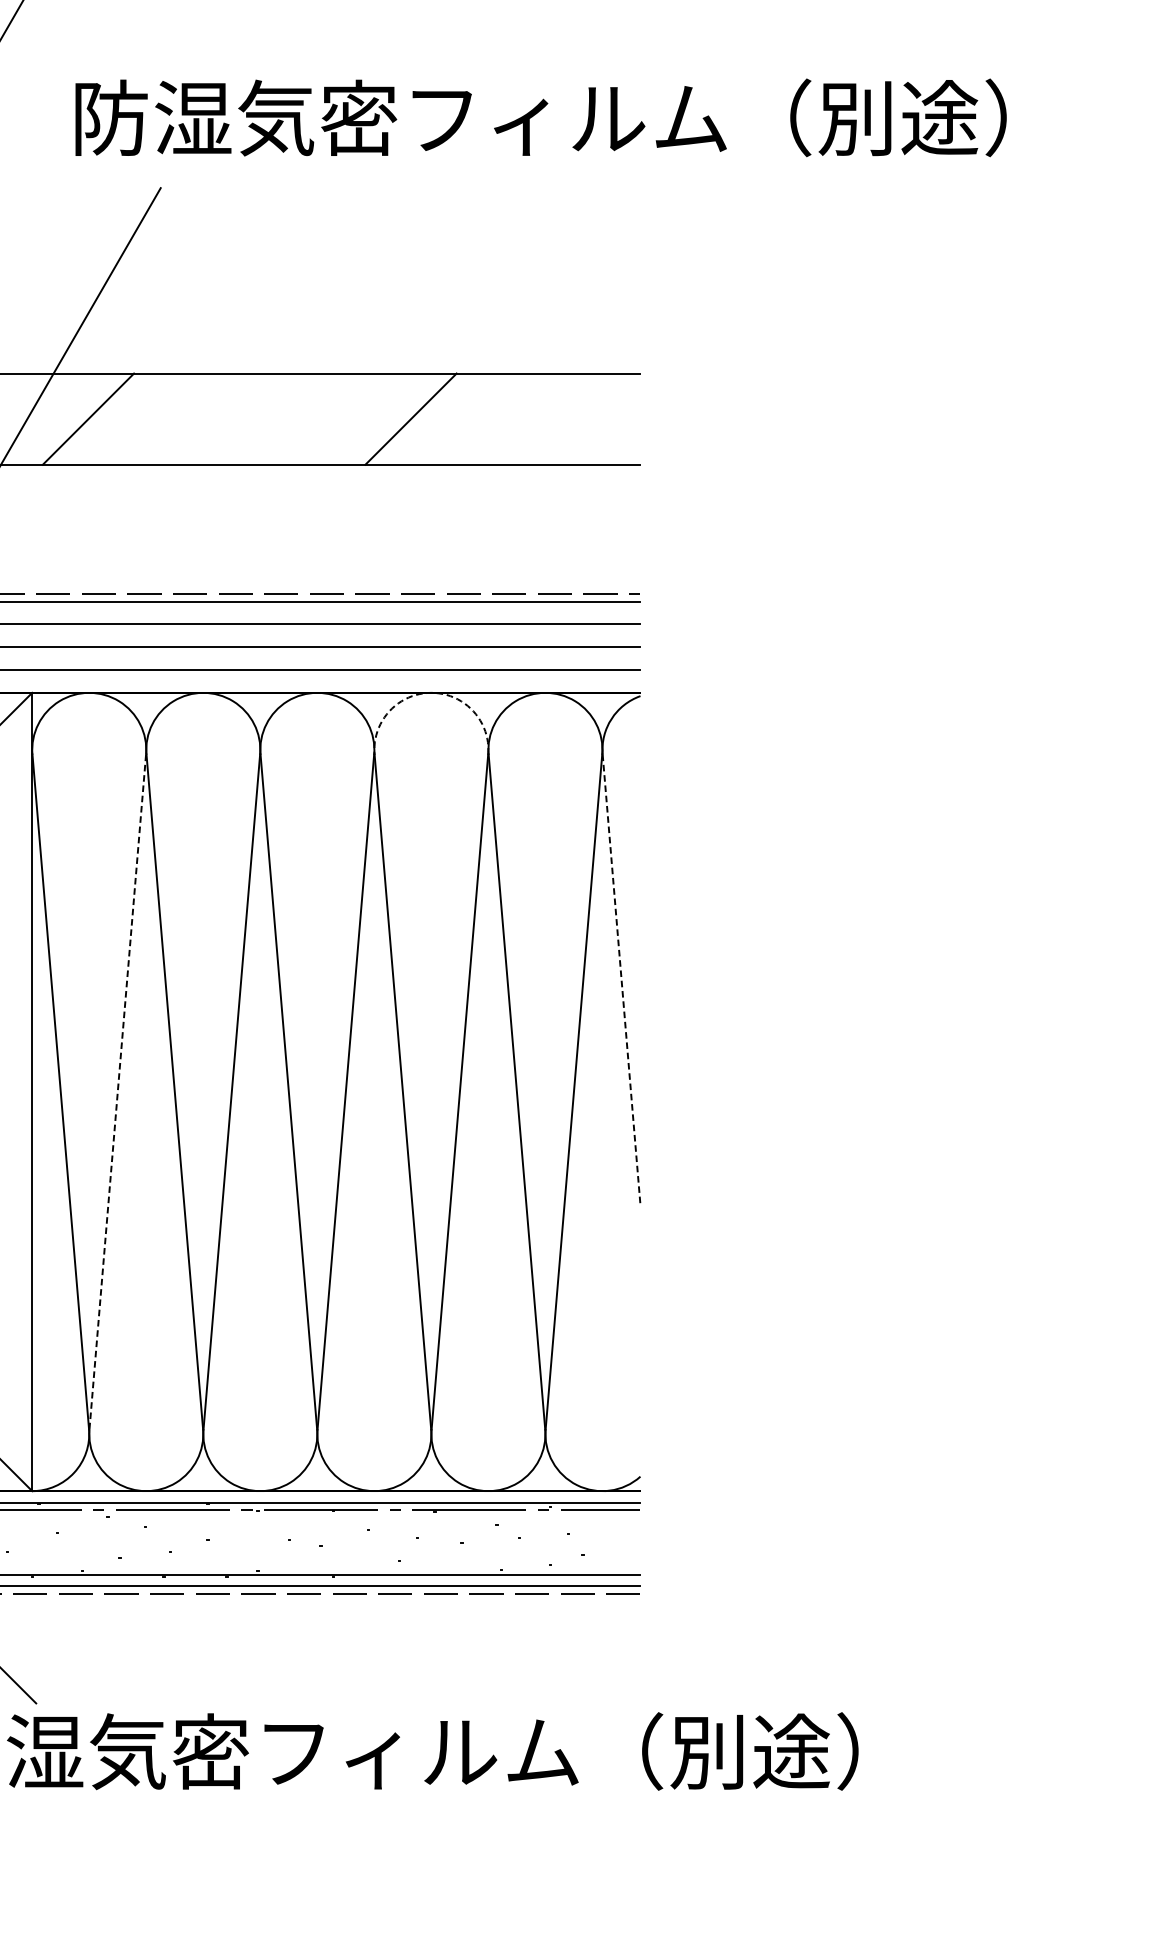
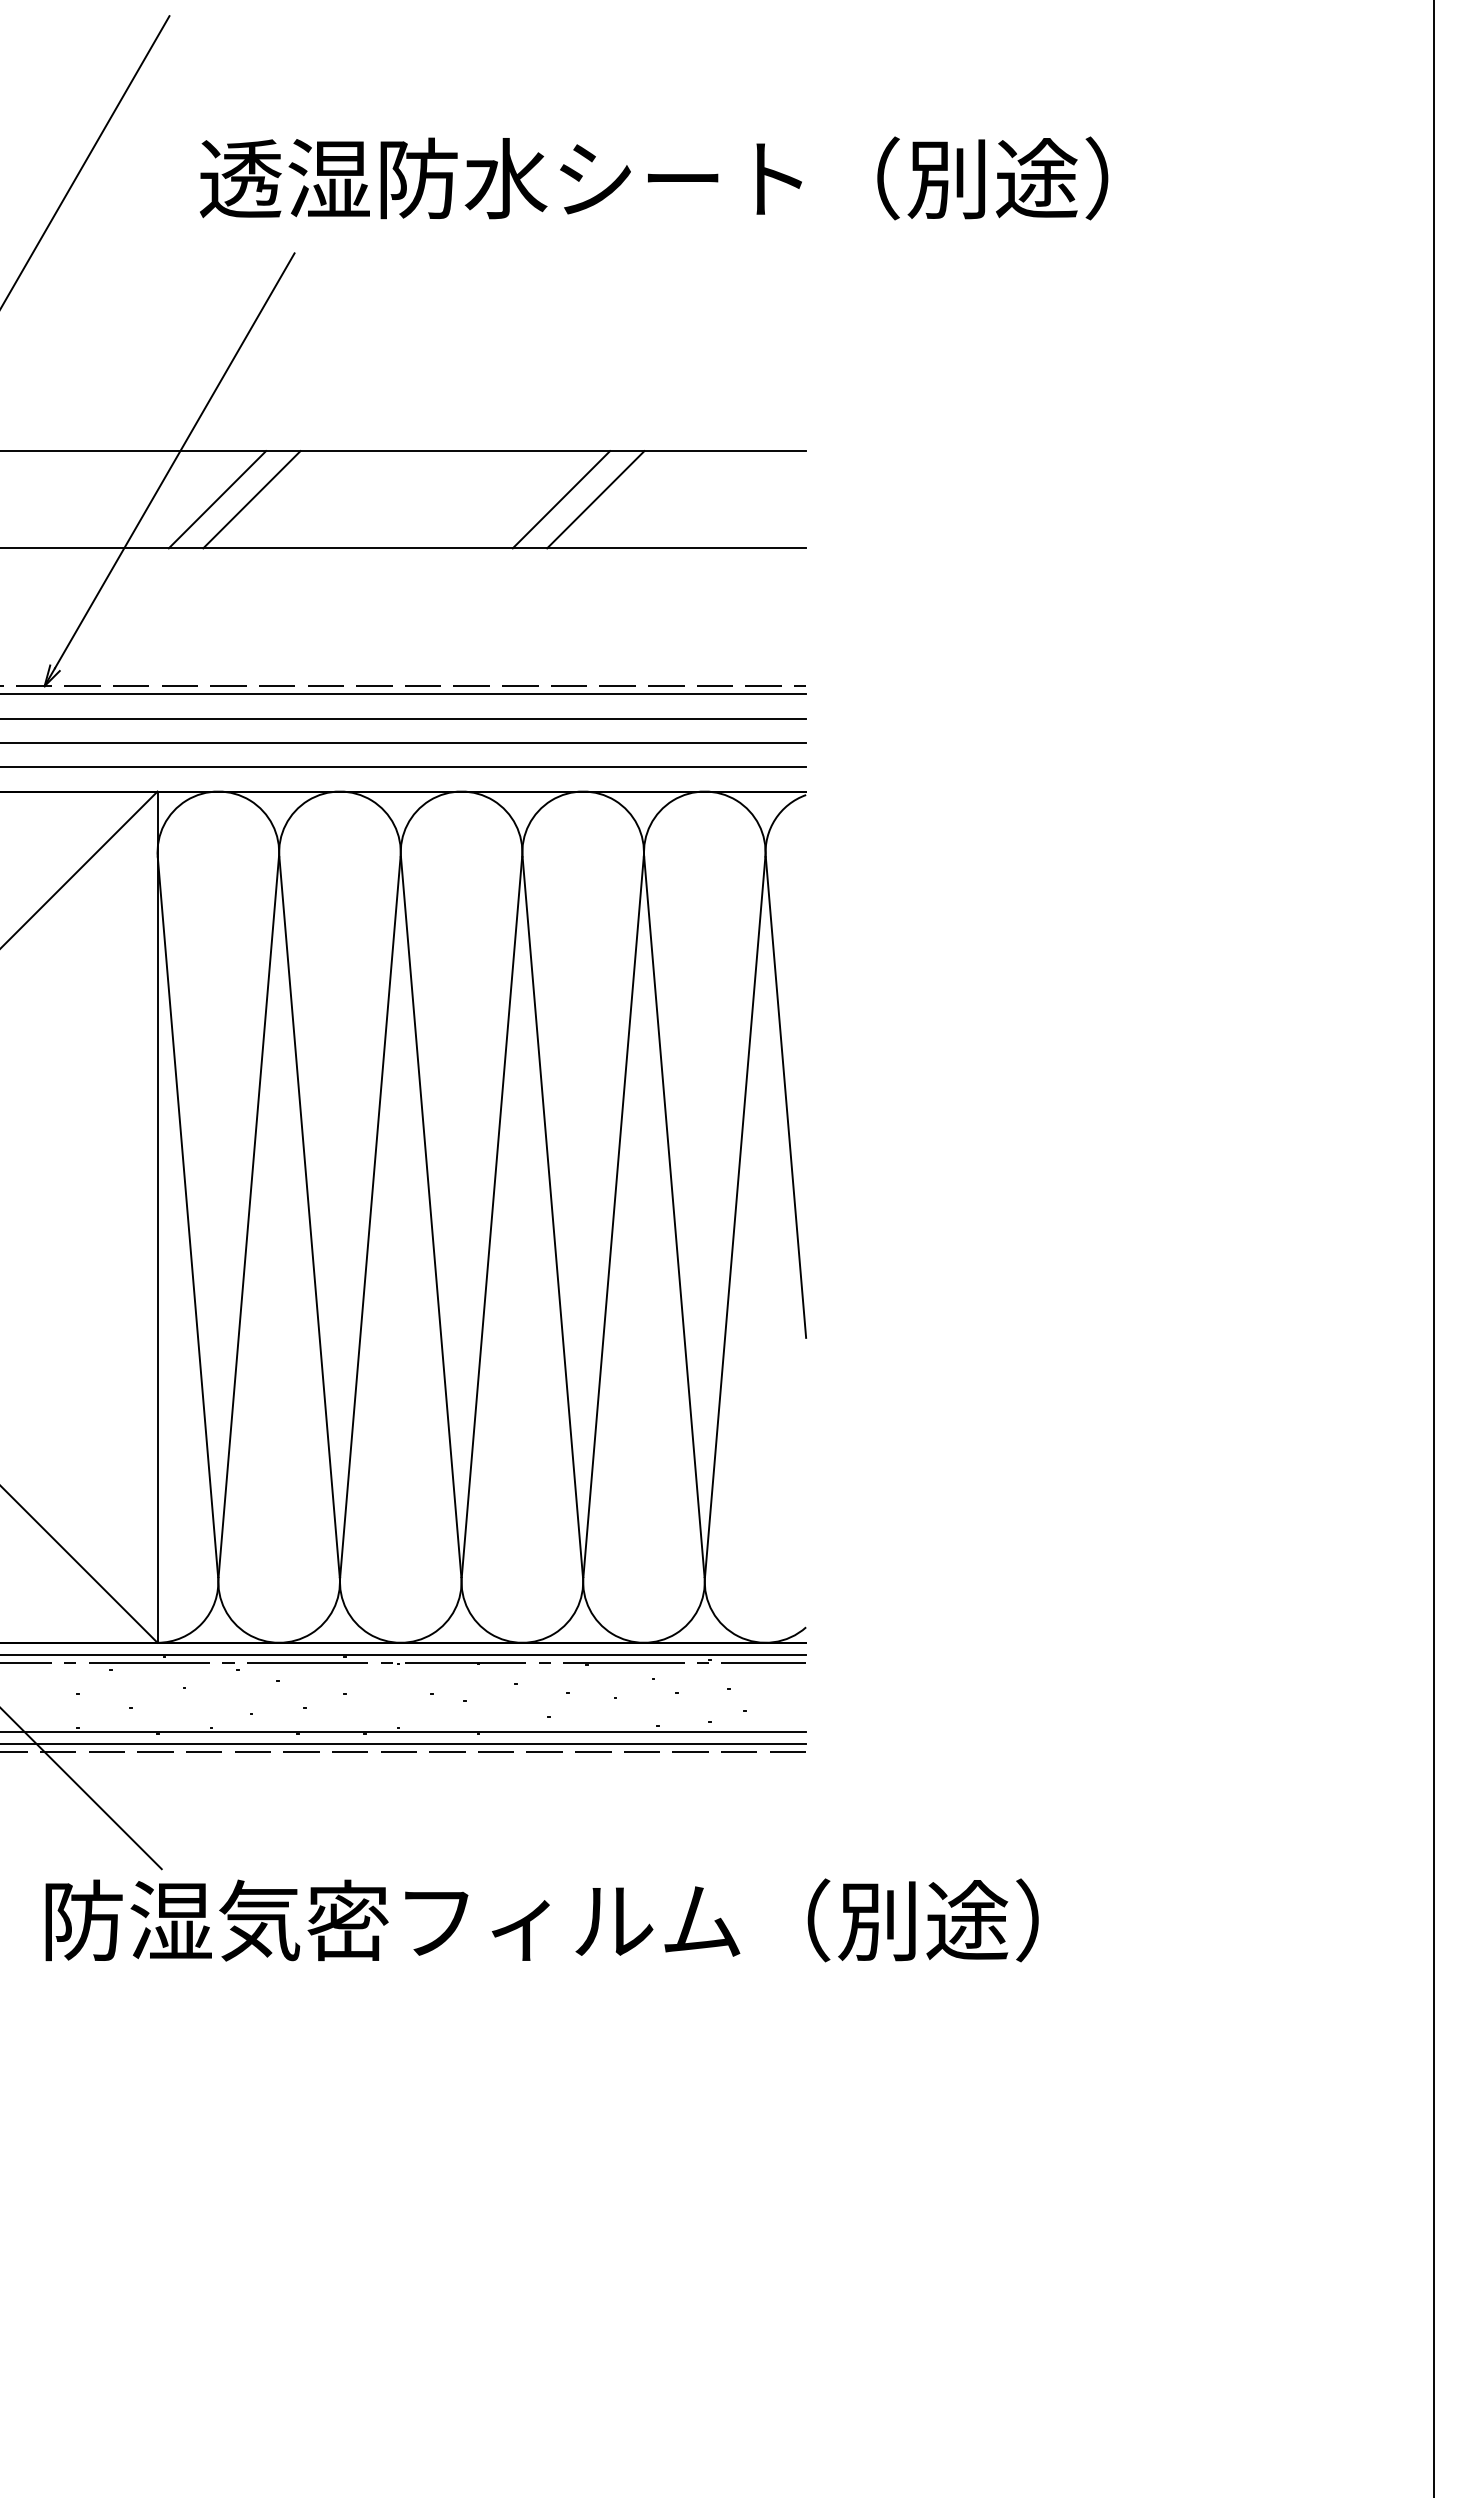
text: (539, 117) -> (698, 178), 防湿気密フィルム（別途） -> 透湿防水シート（別途）
line: (120, 418) -> (251, 499), added
line: (442, 418) -> (595, 499), added
arc: (431, 692) -> (583, 791), dashed -> solid
line: (622, 980) -> (786, 1098), dashed -> solid
line: (117, 1092) -> (248, 1217), dashed -> solid

